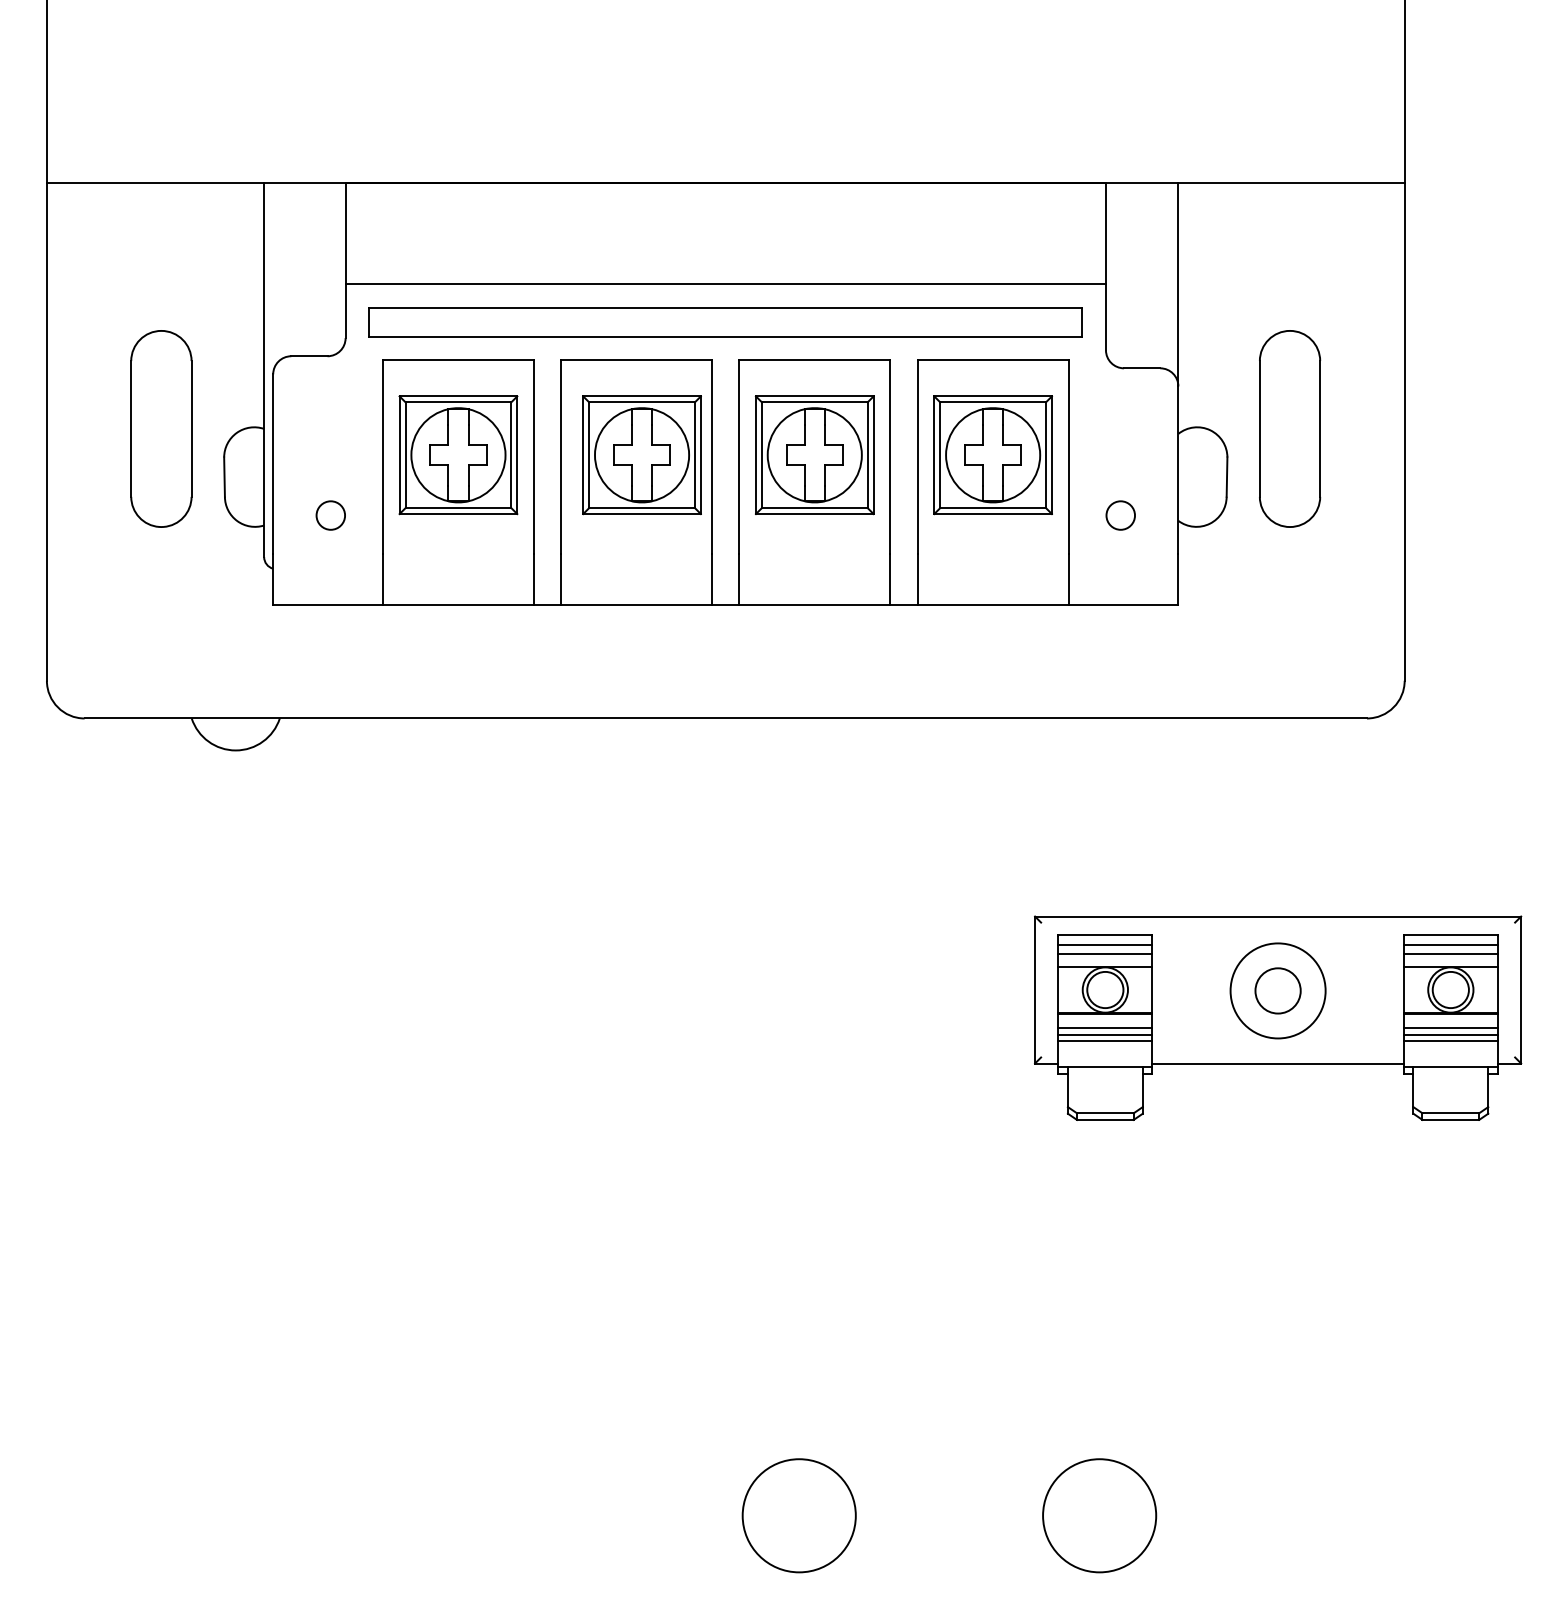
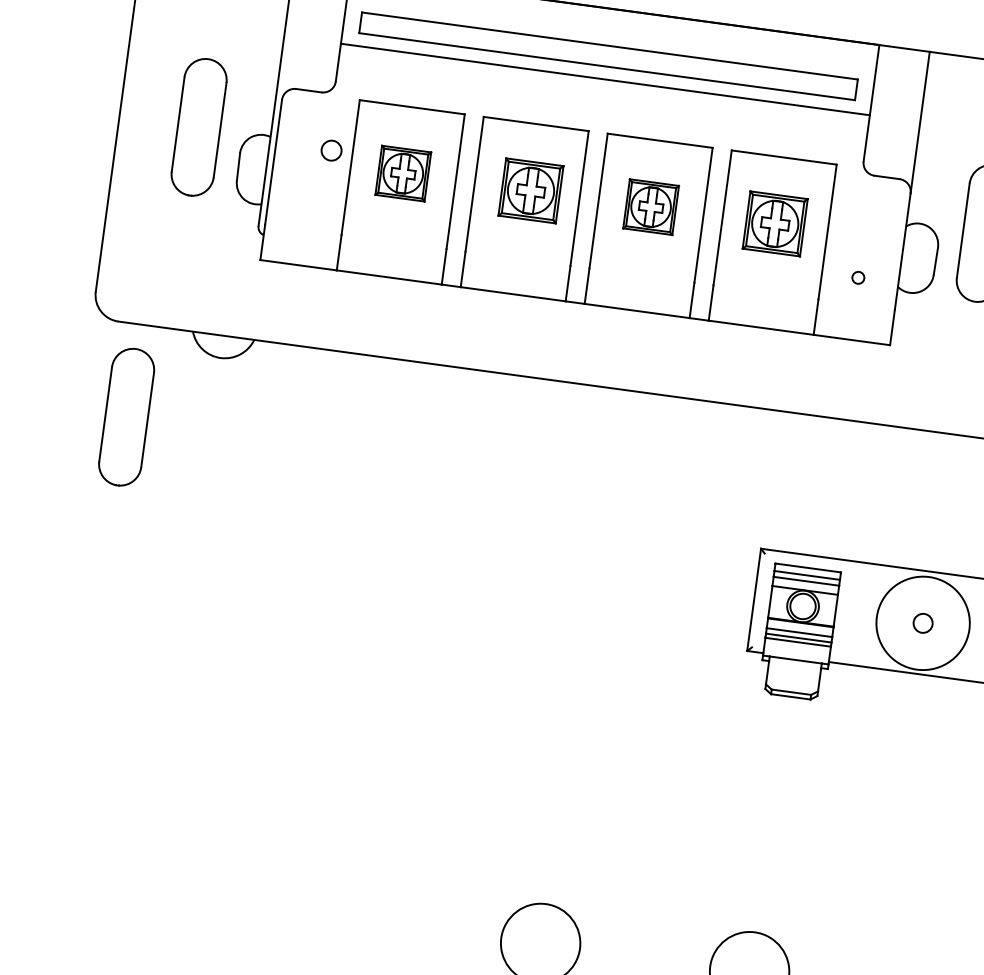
part: (725, 322) -> (608, 56), moved
part: (458, 455) -> (403, 173), size x0.6
part: (641, 455) -> (530, 190), size x0.7
part: (814, 455) -> (650, 207), size x0.6
part: (992, 455) -> (774, 224), size x0.7
circle: (330, 515) -> (331, 150), moved
circle: (1120, 515) -> (858, 277), size x0.6
part: (114, 851) -> (126, 416), added
circle: (1277, 990) -> (922, 623), size x0.6
circle: (1277, 990) -> (922, 623), size x1.4

